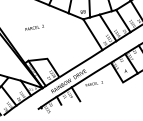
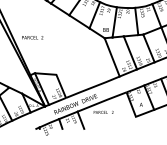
text: (34, 27) -> (32, 37), moved

